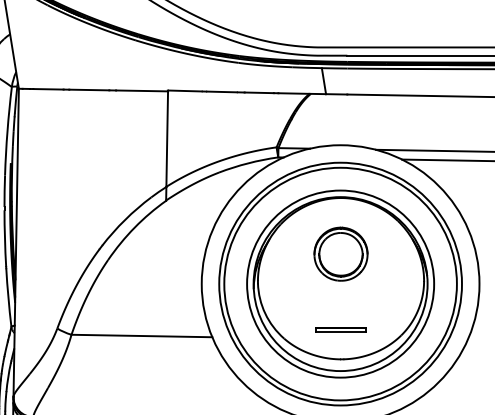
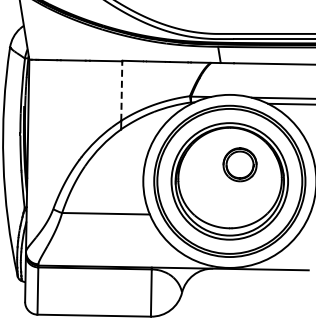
line: (166, 139) -> (121, 91), solid -> dashed
part: (340, 253) -> (239, 164), moved
line: (340, 329) -> (229, 209), removed

